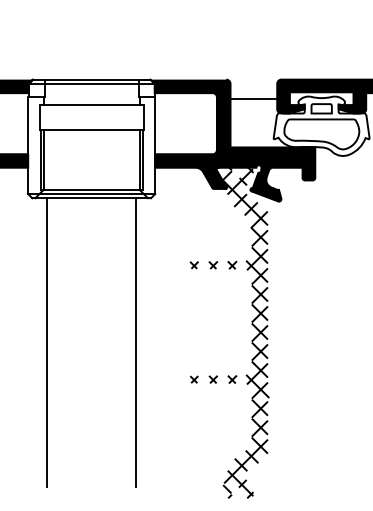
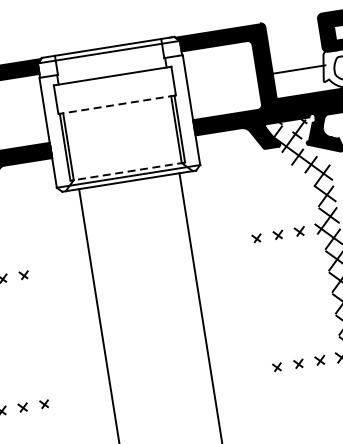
line: (253, 98) -> (298, 69), moved
line: (91, 130) -> (116, 104), solid -> dashed
line: (91, 189) -> (127, 171), solid -> dashed

